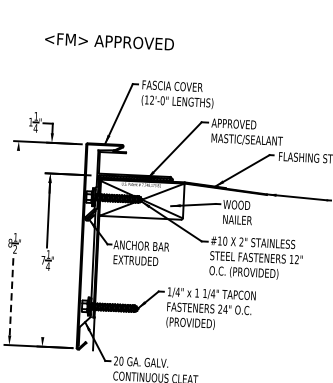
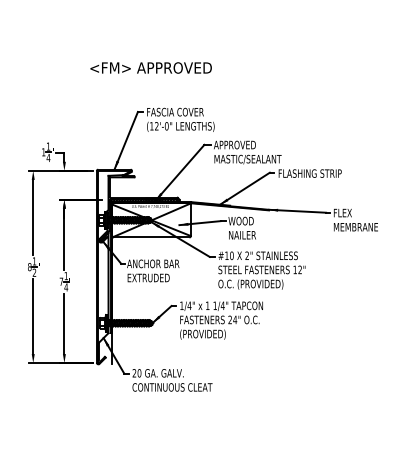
text: (108, 41) -> (150, 67), moved
line: (16, 189) -> (33, 216), added
line: (11, 295) -> (33, 316), dashed -> solid
line: (44, 304) -> (64, 323), added

